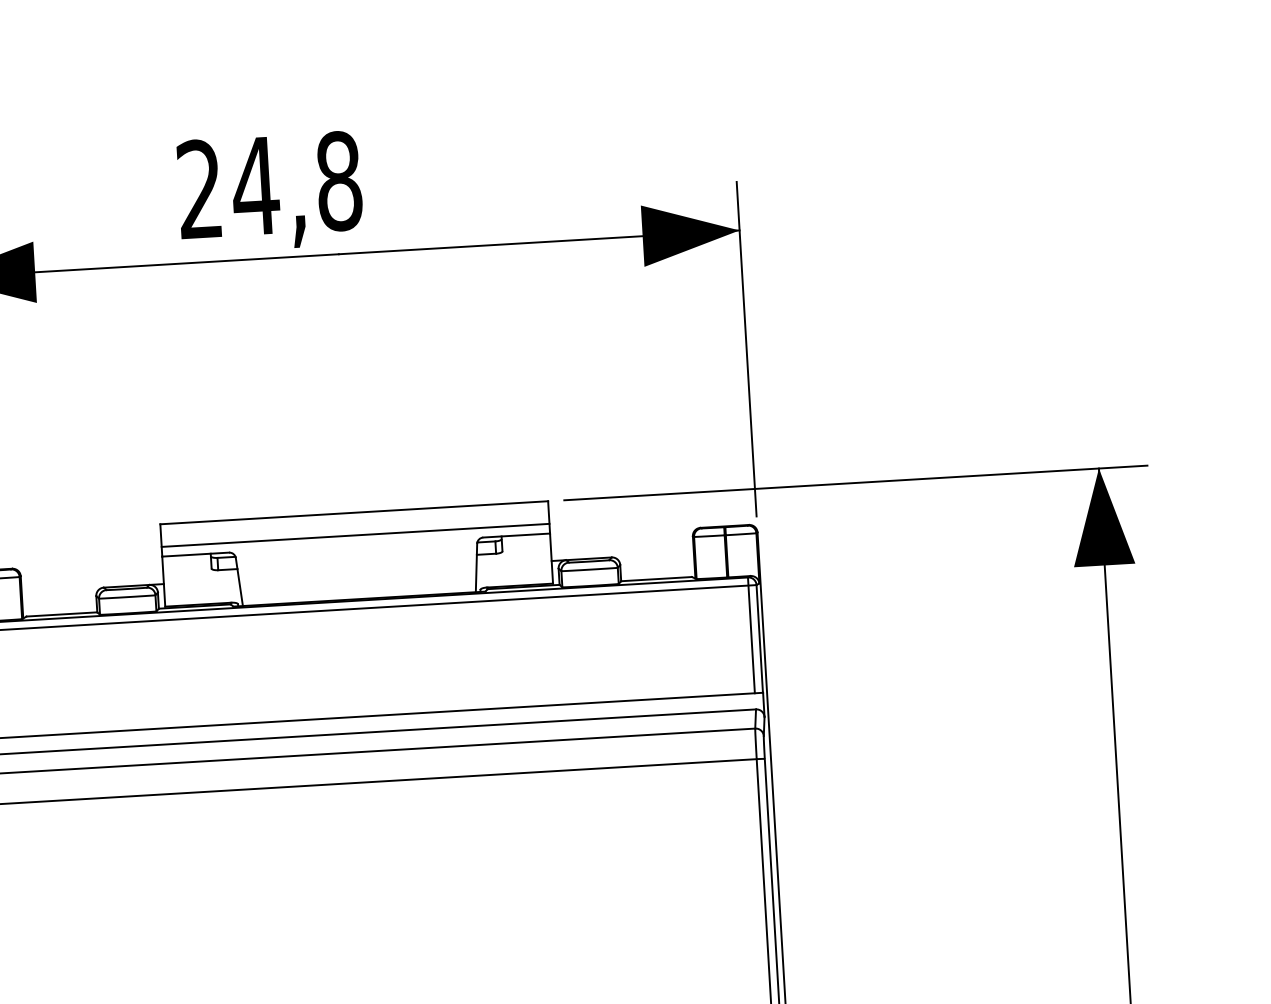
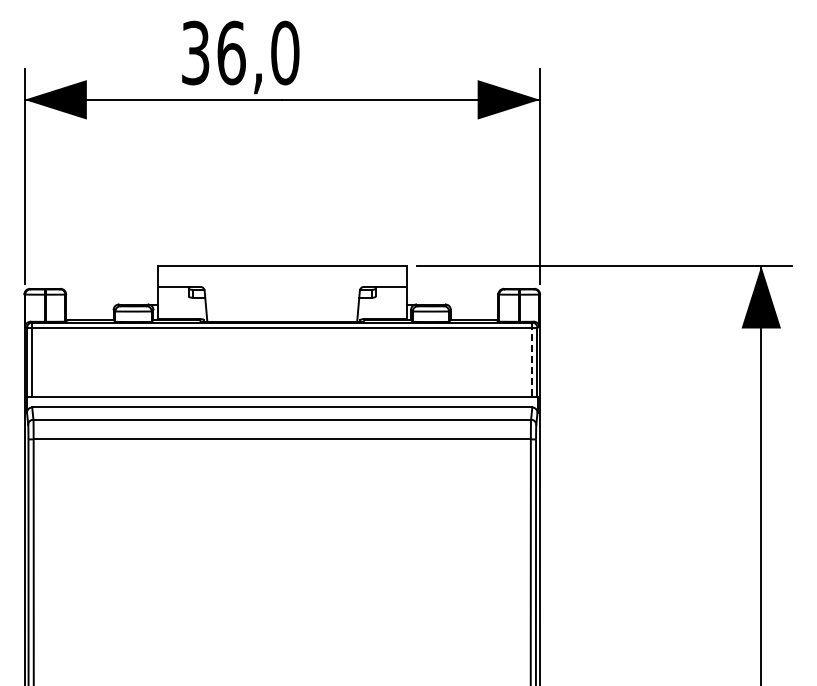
text: (269, 184) -> (240, 52), 24,8 -> 36,0
line: (354, 535) -> (281, 280), removed
line: (751, 636) -> (532, 360), solid -> dashed

